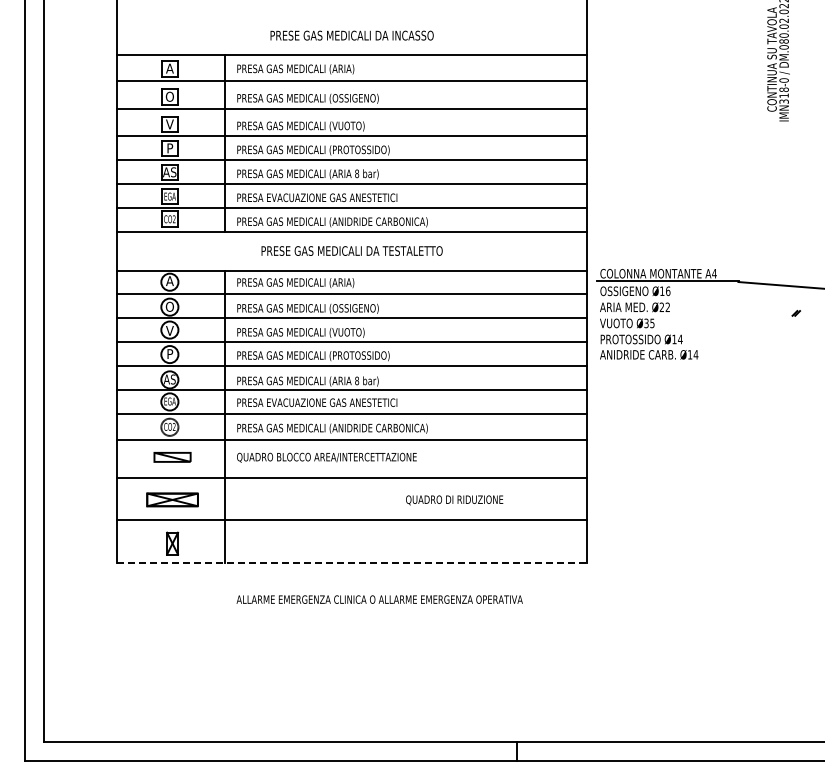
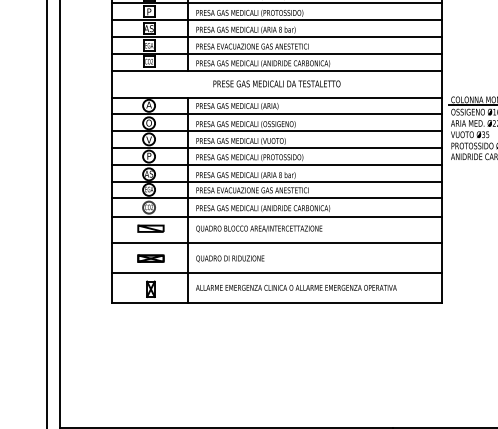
part: (172, 499) -> (150, 258), size x0.71
text: (454, 500) -> (230, 259), moved
line: (352, 562) -> (277, 302), dashed -> solid
text: (379, 599) -> (296, 287), moved

